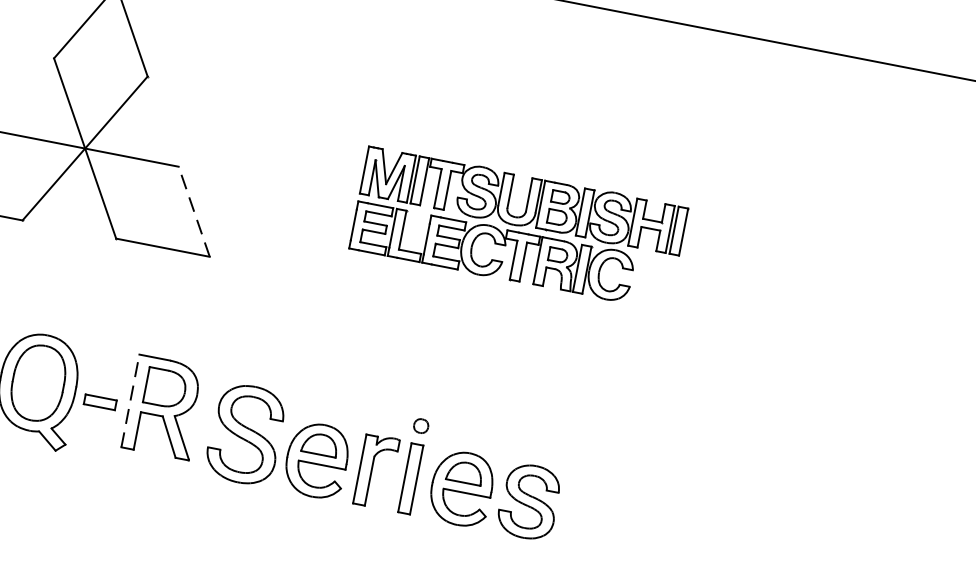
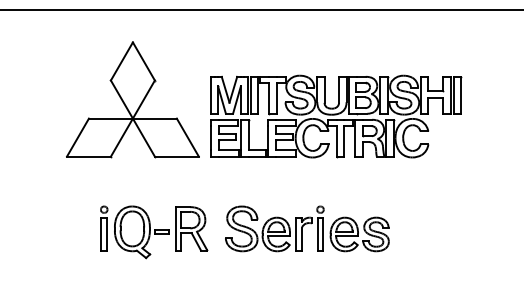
line: (193, 211) -> (187, 137), dashed -> solid
part: (519, 228) -> (336, 116), size x1.67
line: (130, 400) -> (175, 228), dashed -> solid
part: (385, 460) -> (307, 228), moved

